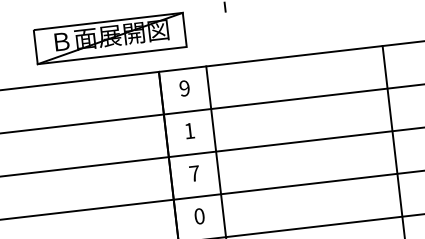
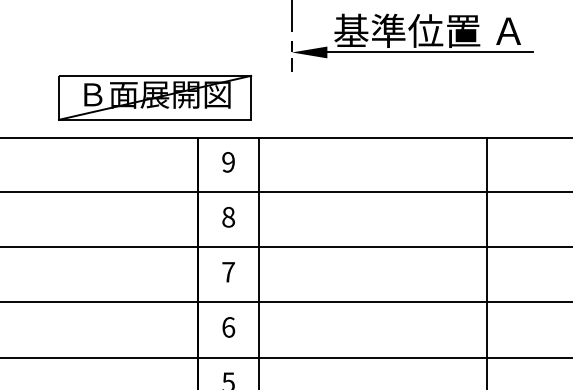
part: (110, 38) -> (155, 97), moved
text: (189, 131) -> (228, 217), 1 -> 8
text: (199, 216) -> (228, 327), 0 -> 6

